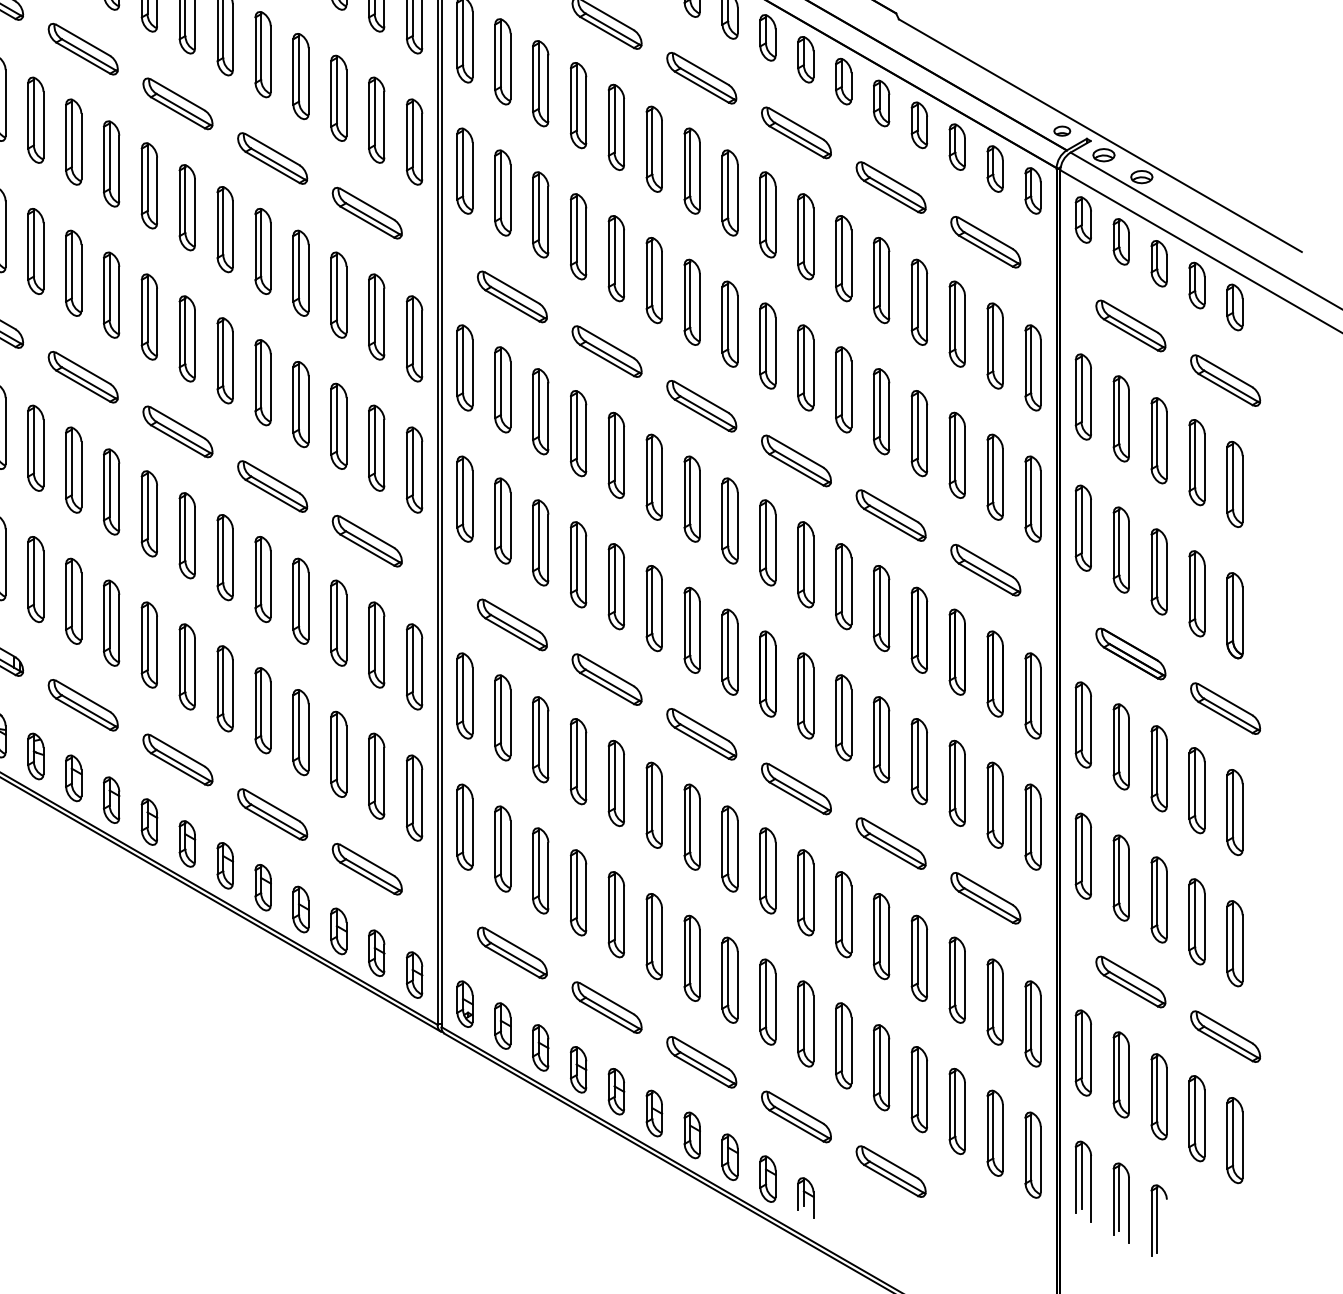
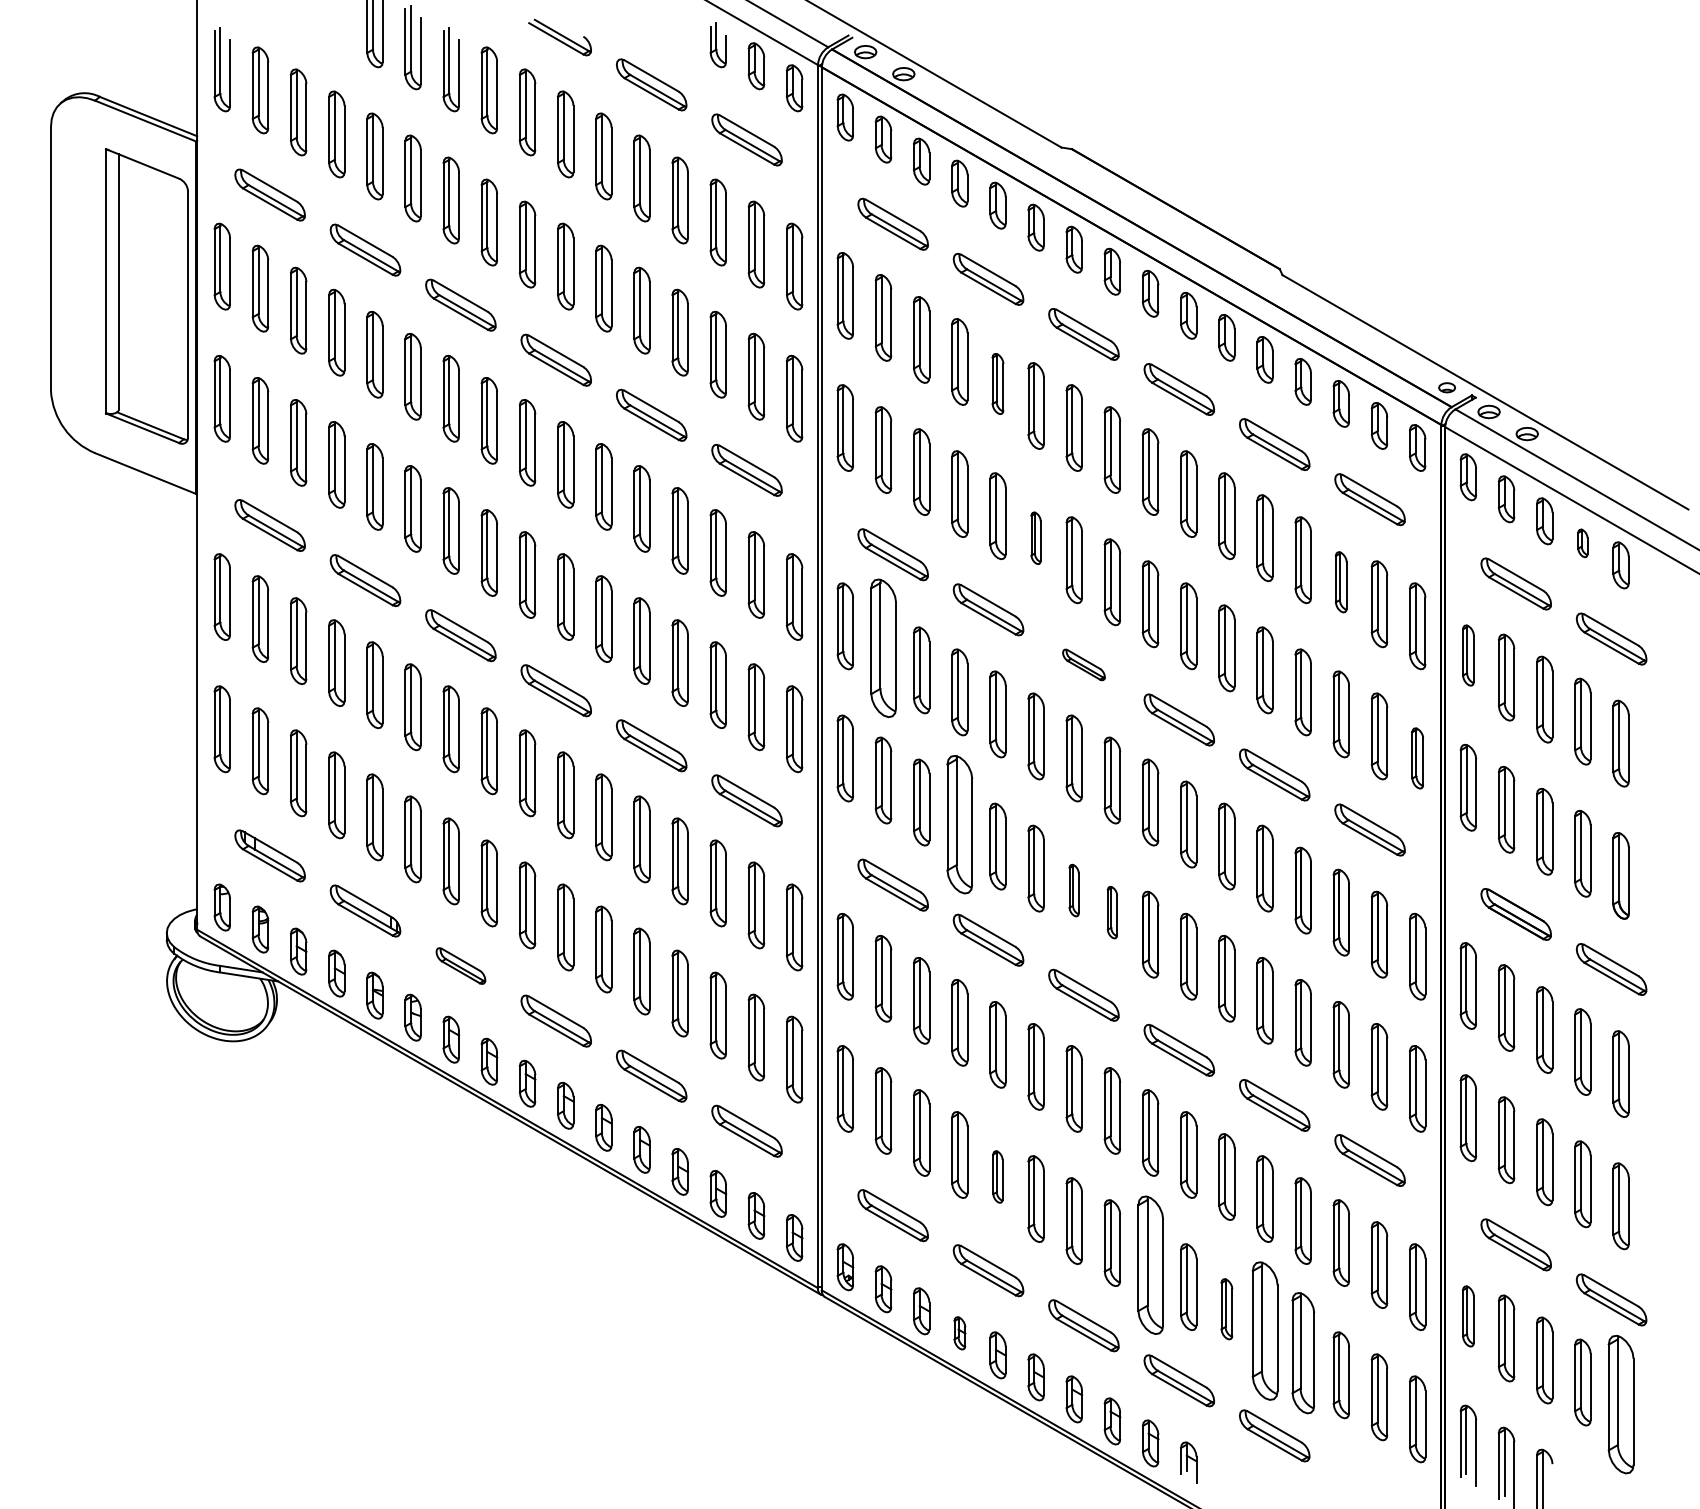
part: (615, 126) -> (997, 383), size x0.7
part: (653, 280) -> (1035, 538), size x0.6
part: (1196, 285) -> (1582, 543), size x0.6
part: (956, 324) -> (1340, 582), size x0.7
part: (502, 389) -> (883, 648), size x1.6
part: (1083, 396) -> (1468, 655), size x0.7
part: (701, 405) -> (1083, 664), size x0.6
part: (1032, 499) -> (1417, 758), size x0.7
part: (578, 564) -> (959, 824), size x1.6
part: (691, 630) -> (1073, 890), size x0.6
part: (730, 652) -> (1112, 912), size x0.6
part: (82, 704) -> (460, 965), size x0.7
part: (615, 914) -> (997, 1176), size x0.6
part: (767, 1001) -> (1150, 1264), size x1.6
part: (843, 1046) -> (1226, 1309), size x0.7
part: (1083, 1053) -> (1468, 1316), size x0.7
part: (881, 1068) -> (1264, 1331), size x1.6
part: (578, 1069) -> (959, 1333), size x0.7
part: (918, 1089) -> (1302, 1353), size x1.4
part: (1234, 1140) -> (1620, 1404), size x1.6

